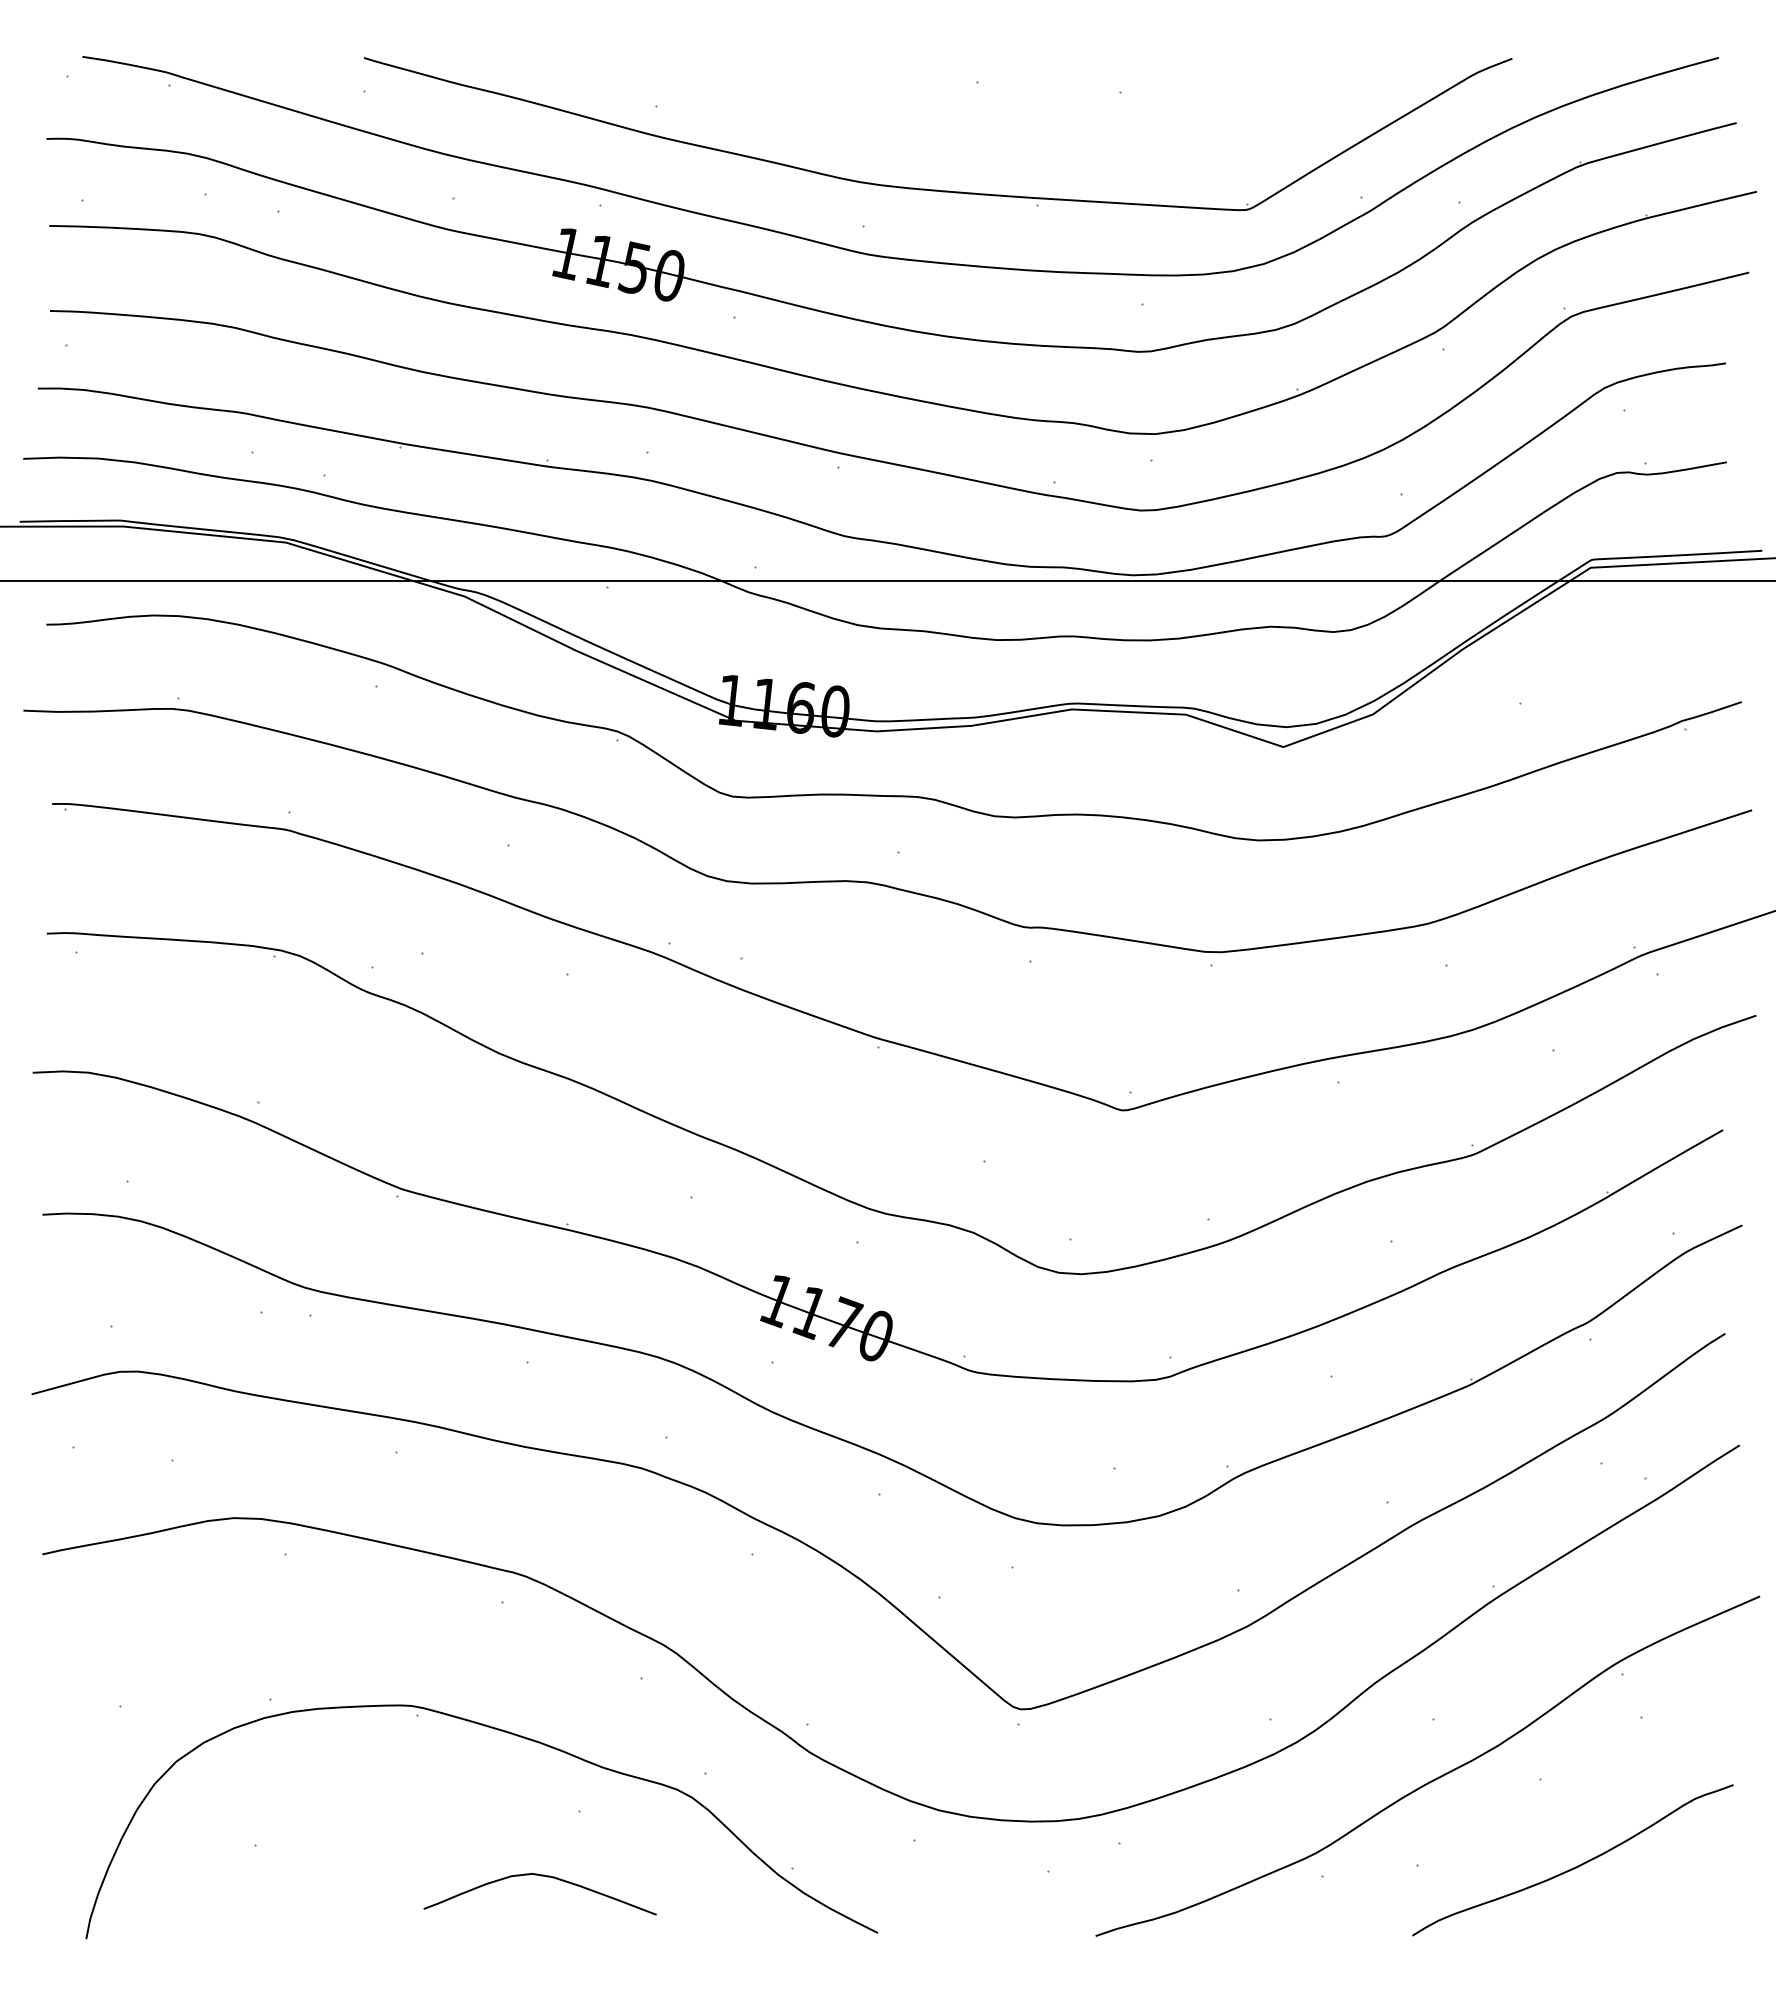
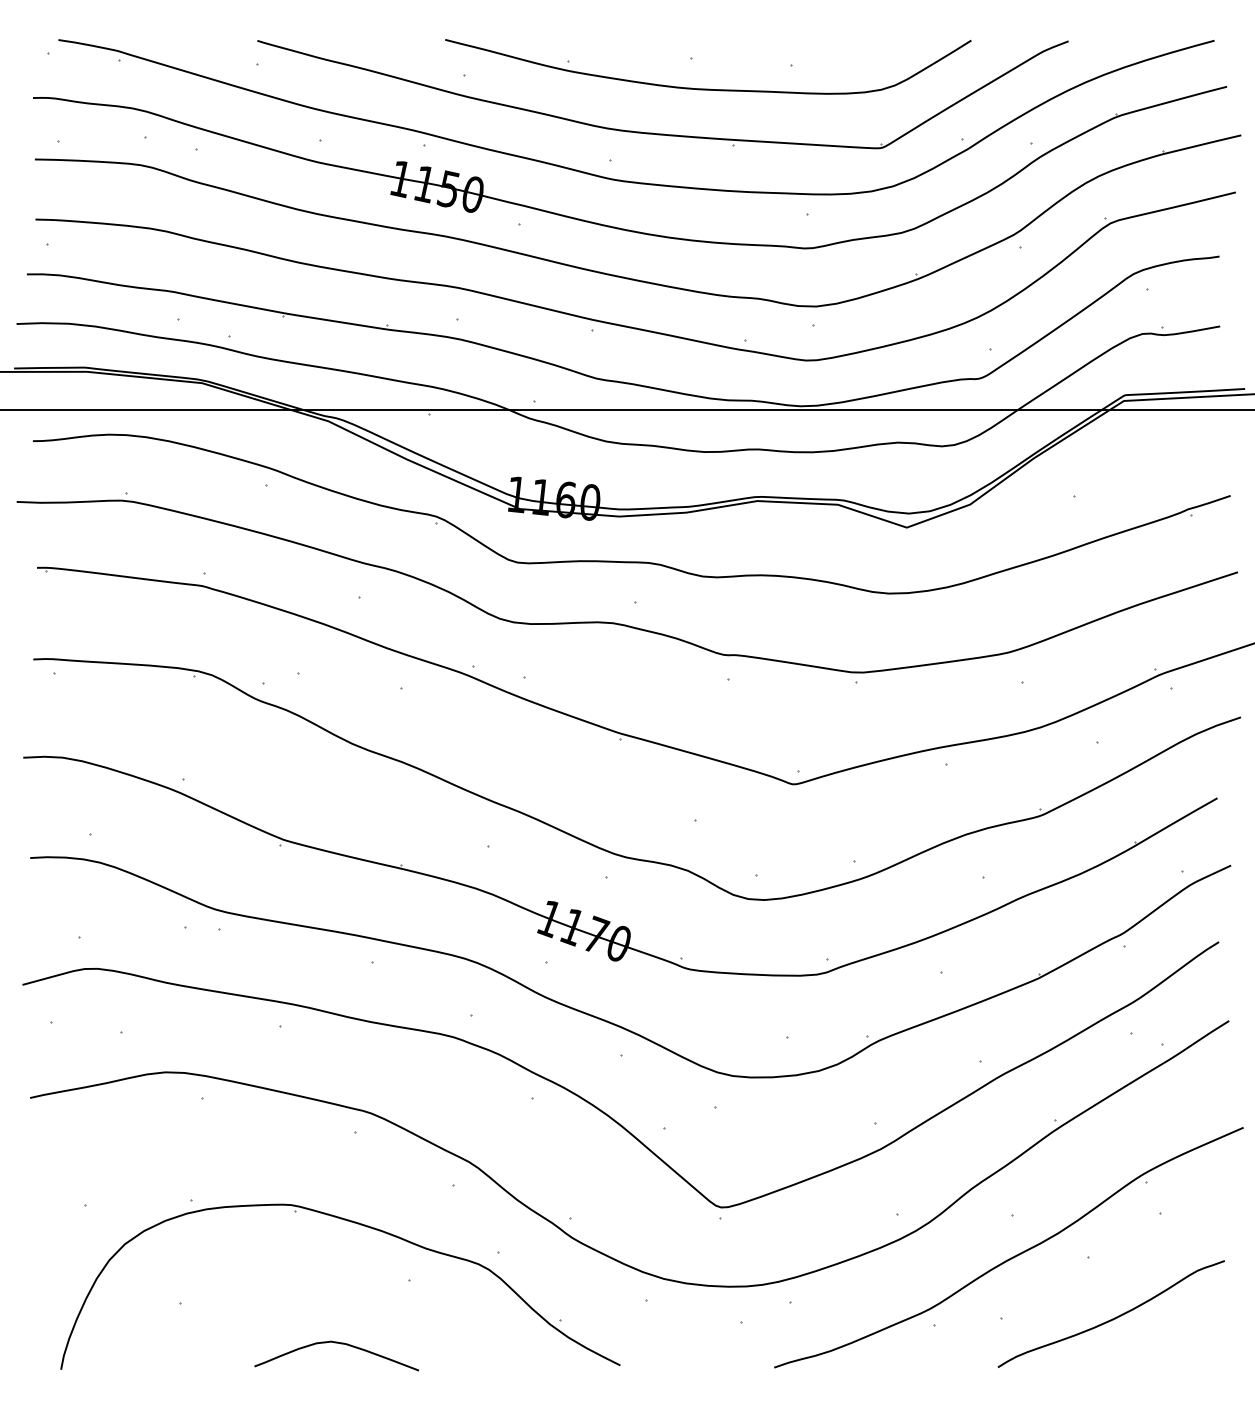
part: (1002, 125) -> (708, 88), added
curve: (545, 1877) -> (340, 1344), moved

